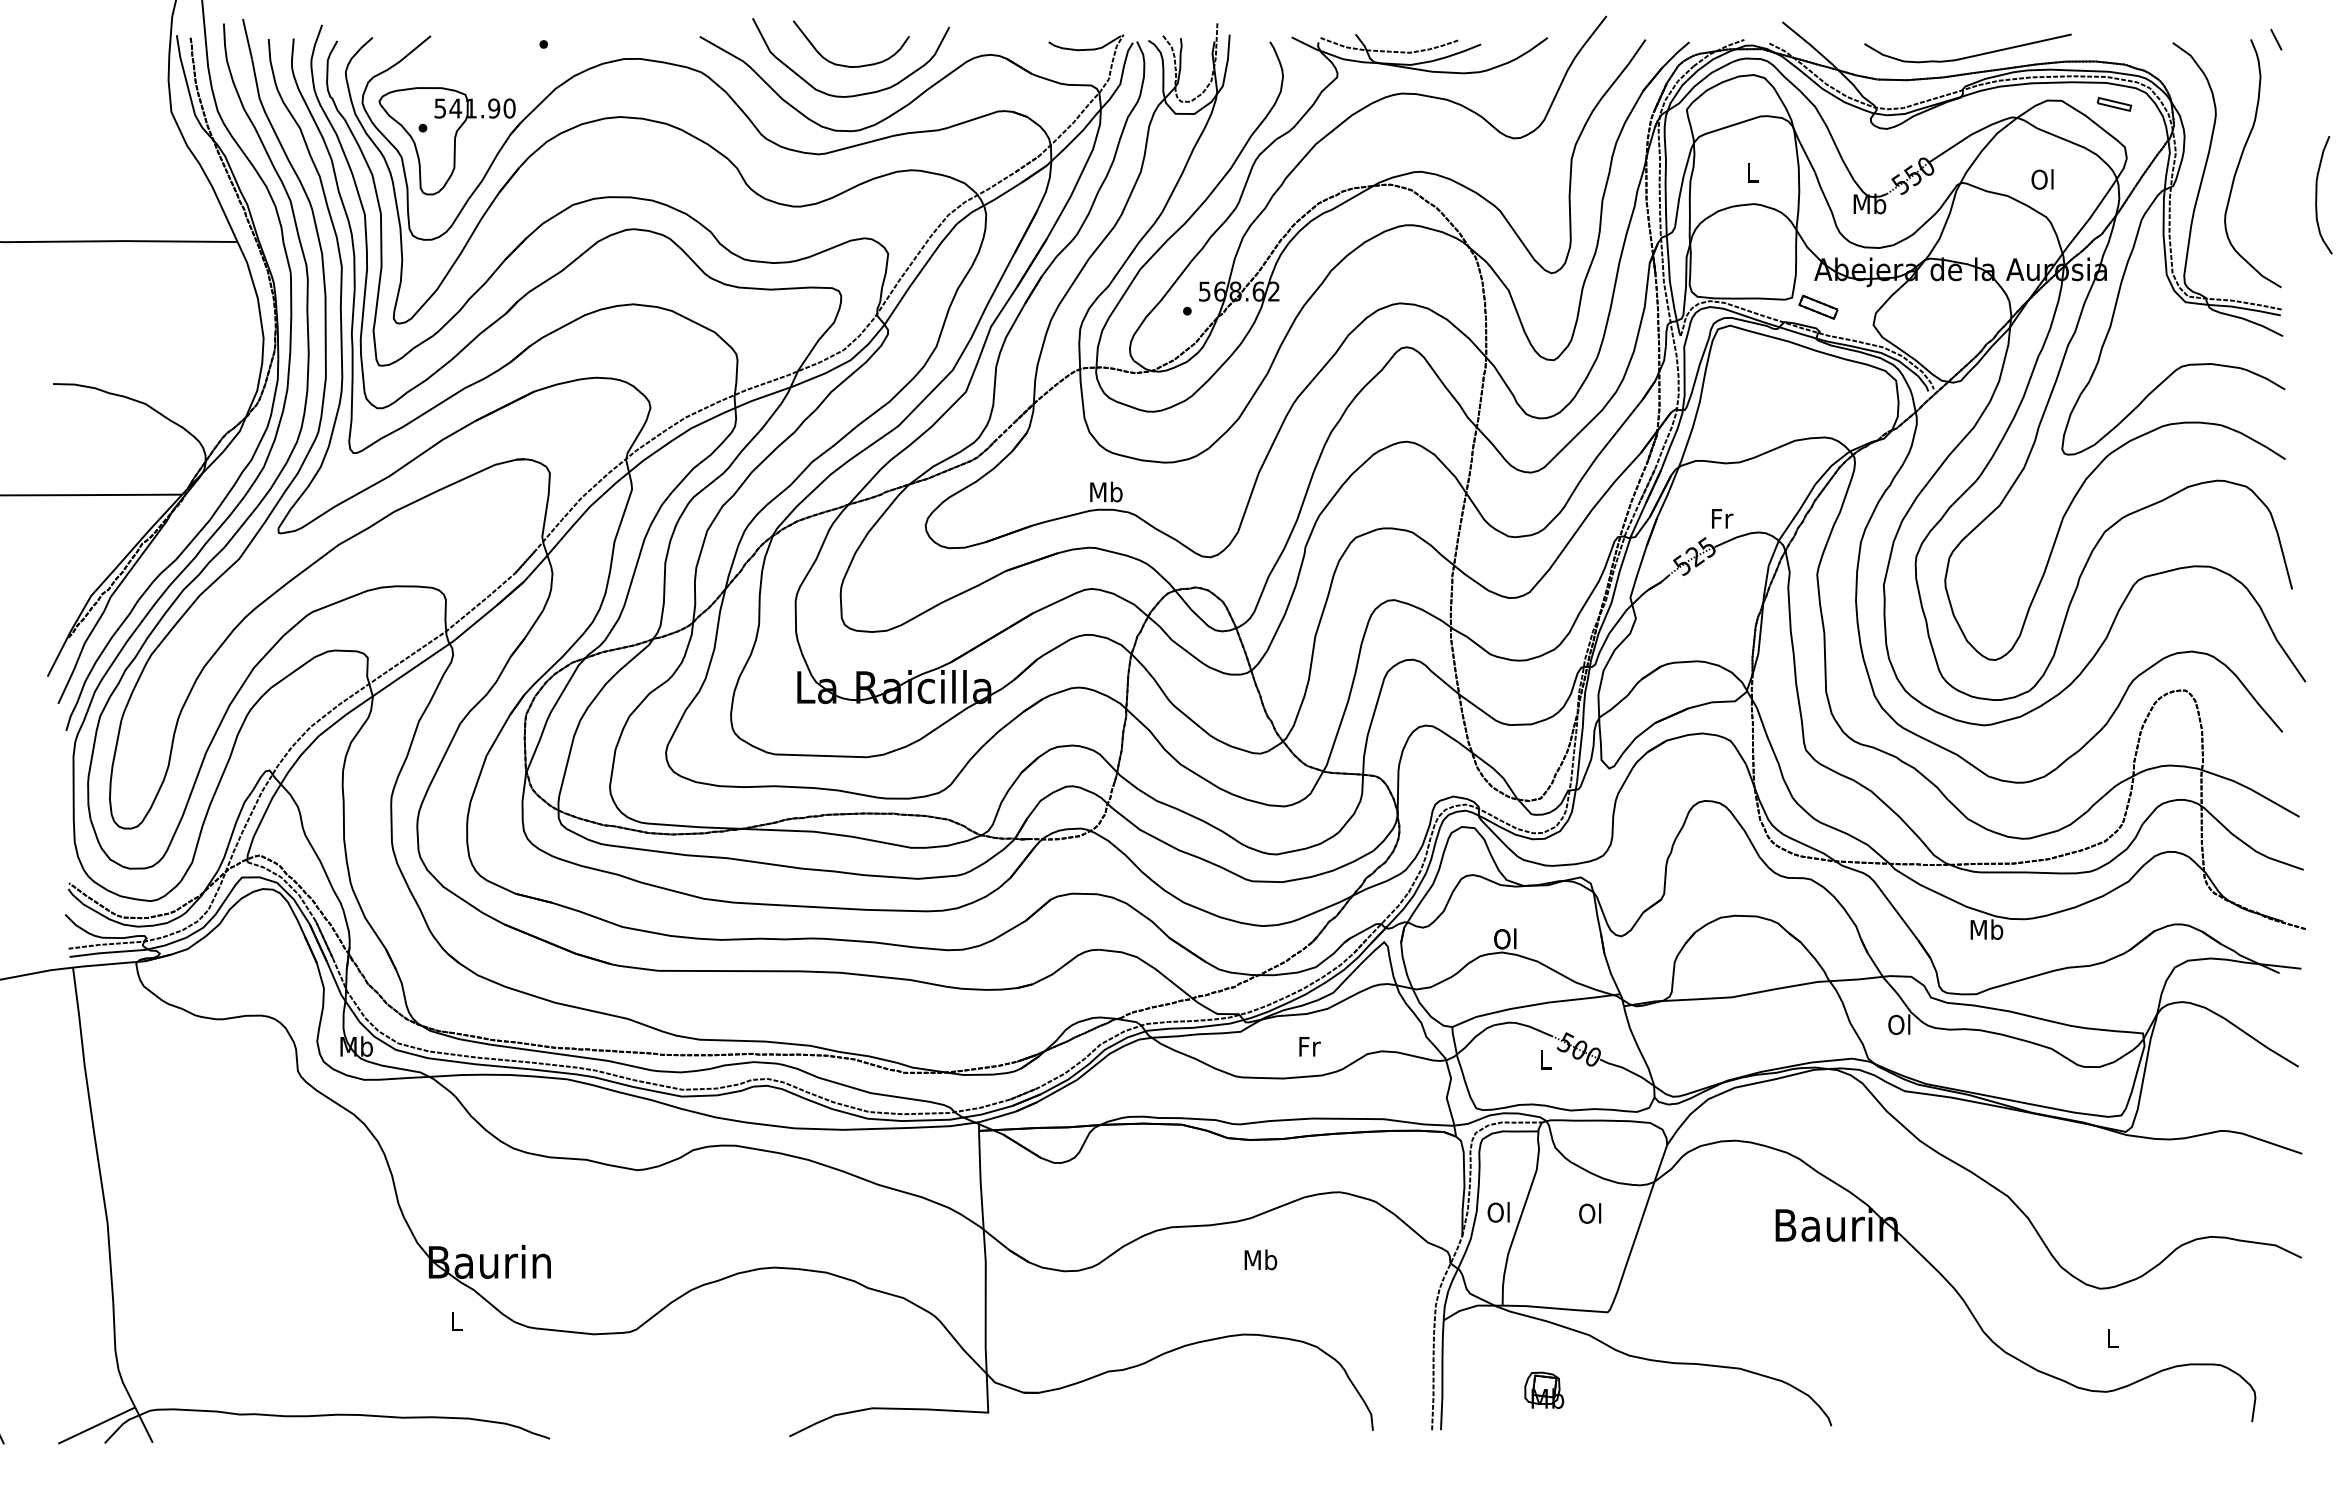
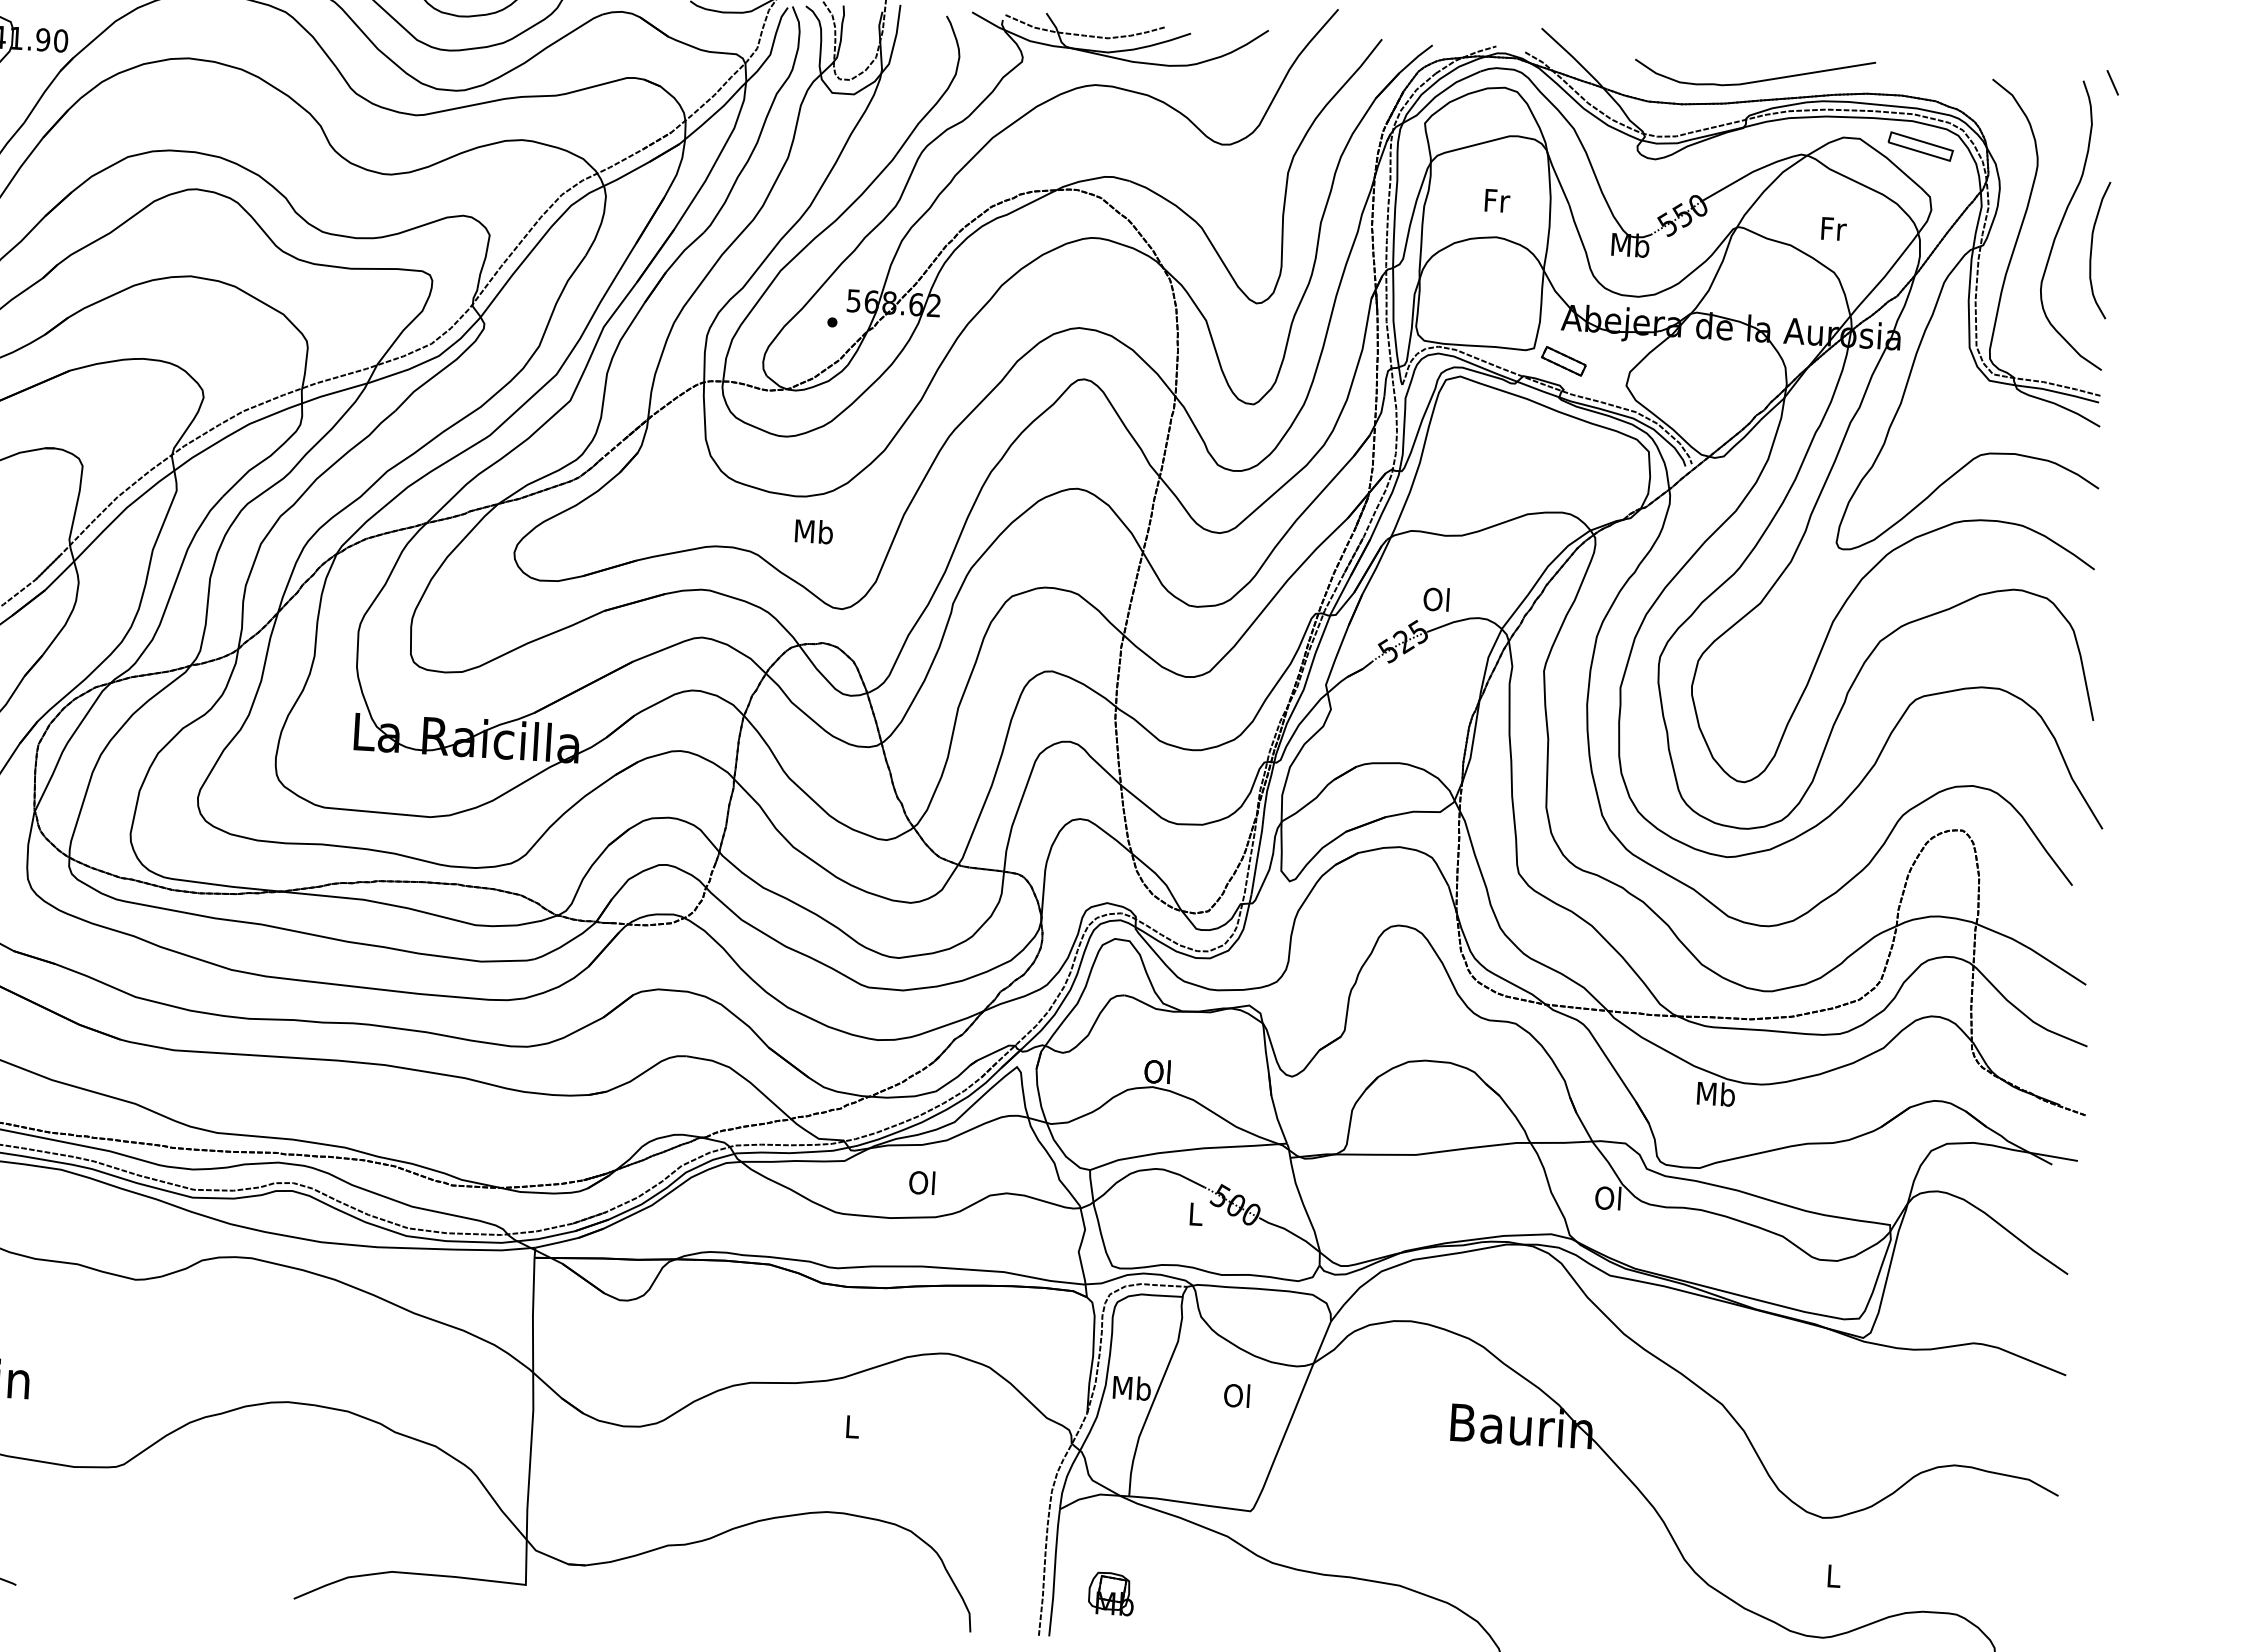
part: (2114, 104) -> (1920, 146), size x1.67
text: (1752, 172) -> (1496, 200), L -> Fr
text: (2042, 179) -> (1832, 228), Ol -> Fr
curve: (2317, 195) -> (2092, 249), moved
text: (1106, 491) -> (814, 530), moved
text: (1721, 518) -> (1436, 599), Fr -> Ol
text: (1308, 1046) -> (922, 1182), Fr -> Ol
text: (1499, 1212) -> (1131, 1388), Ol -> Mb
text: (1260, 1259) -> (851, 1426), Mb -> L
part: (1544, 1389) -> (1111, 1592), moved

